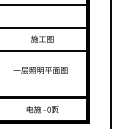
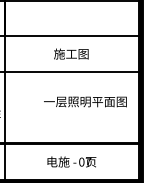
text: (40, 70) -> (85, 101), moved

